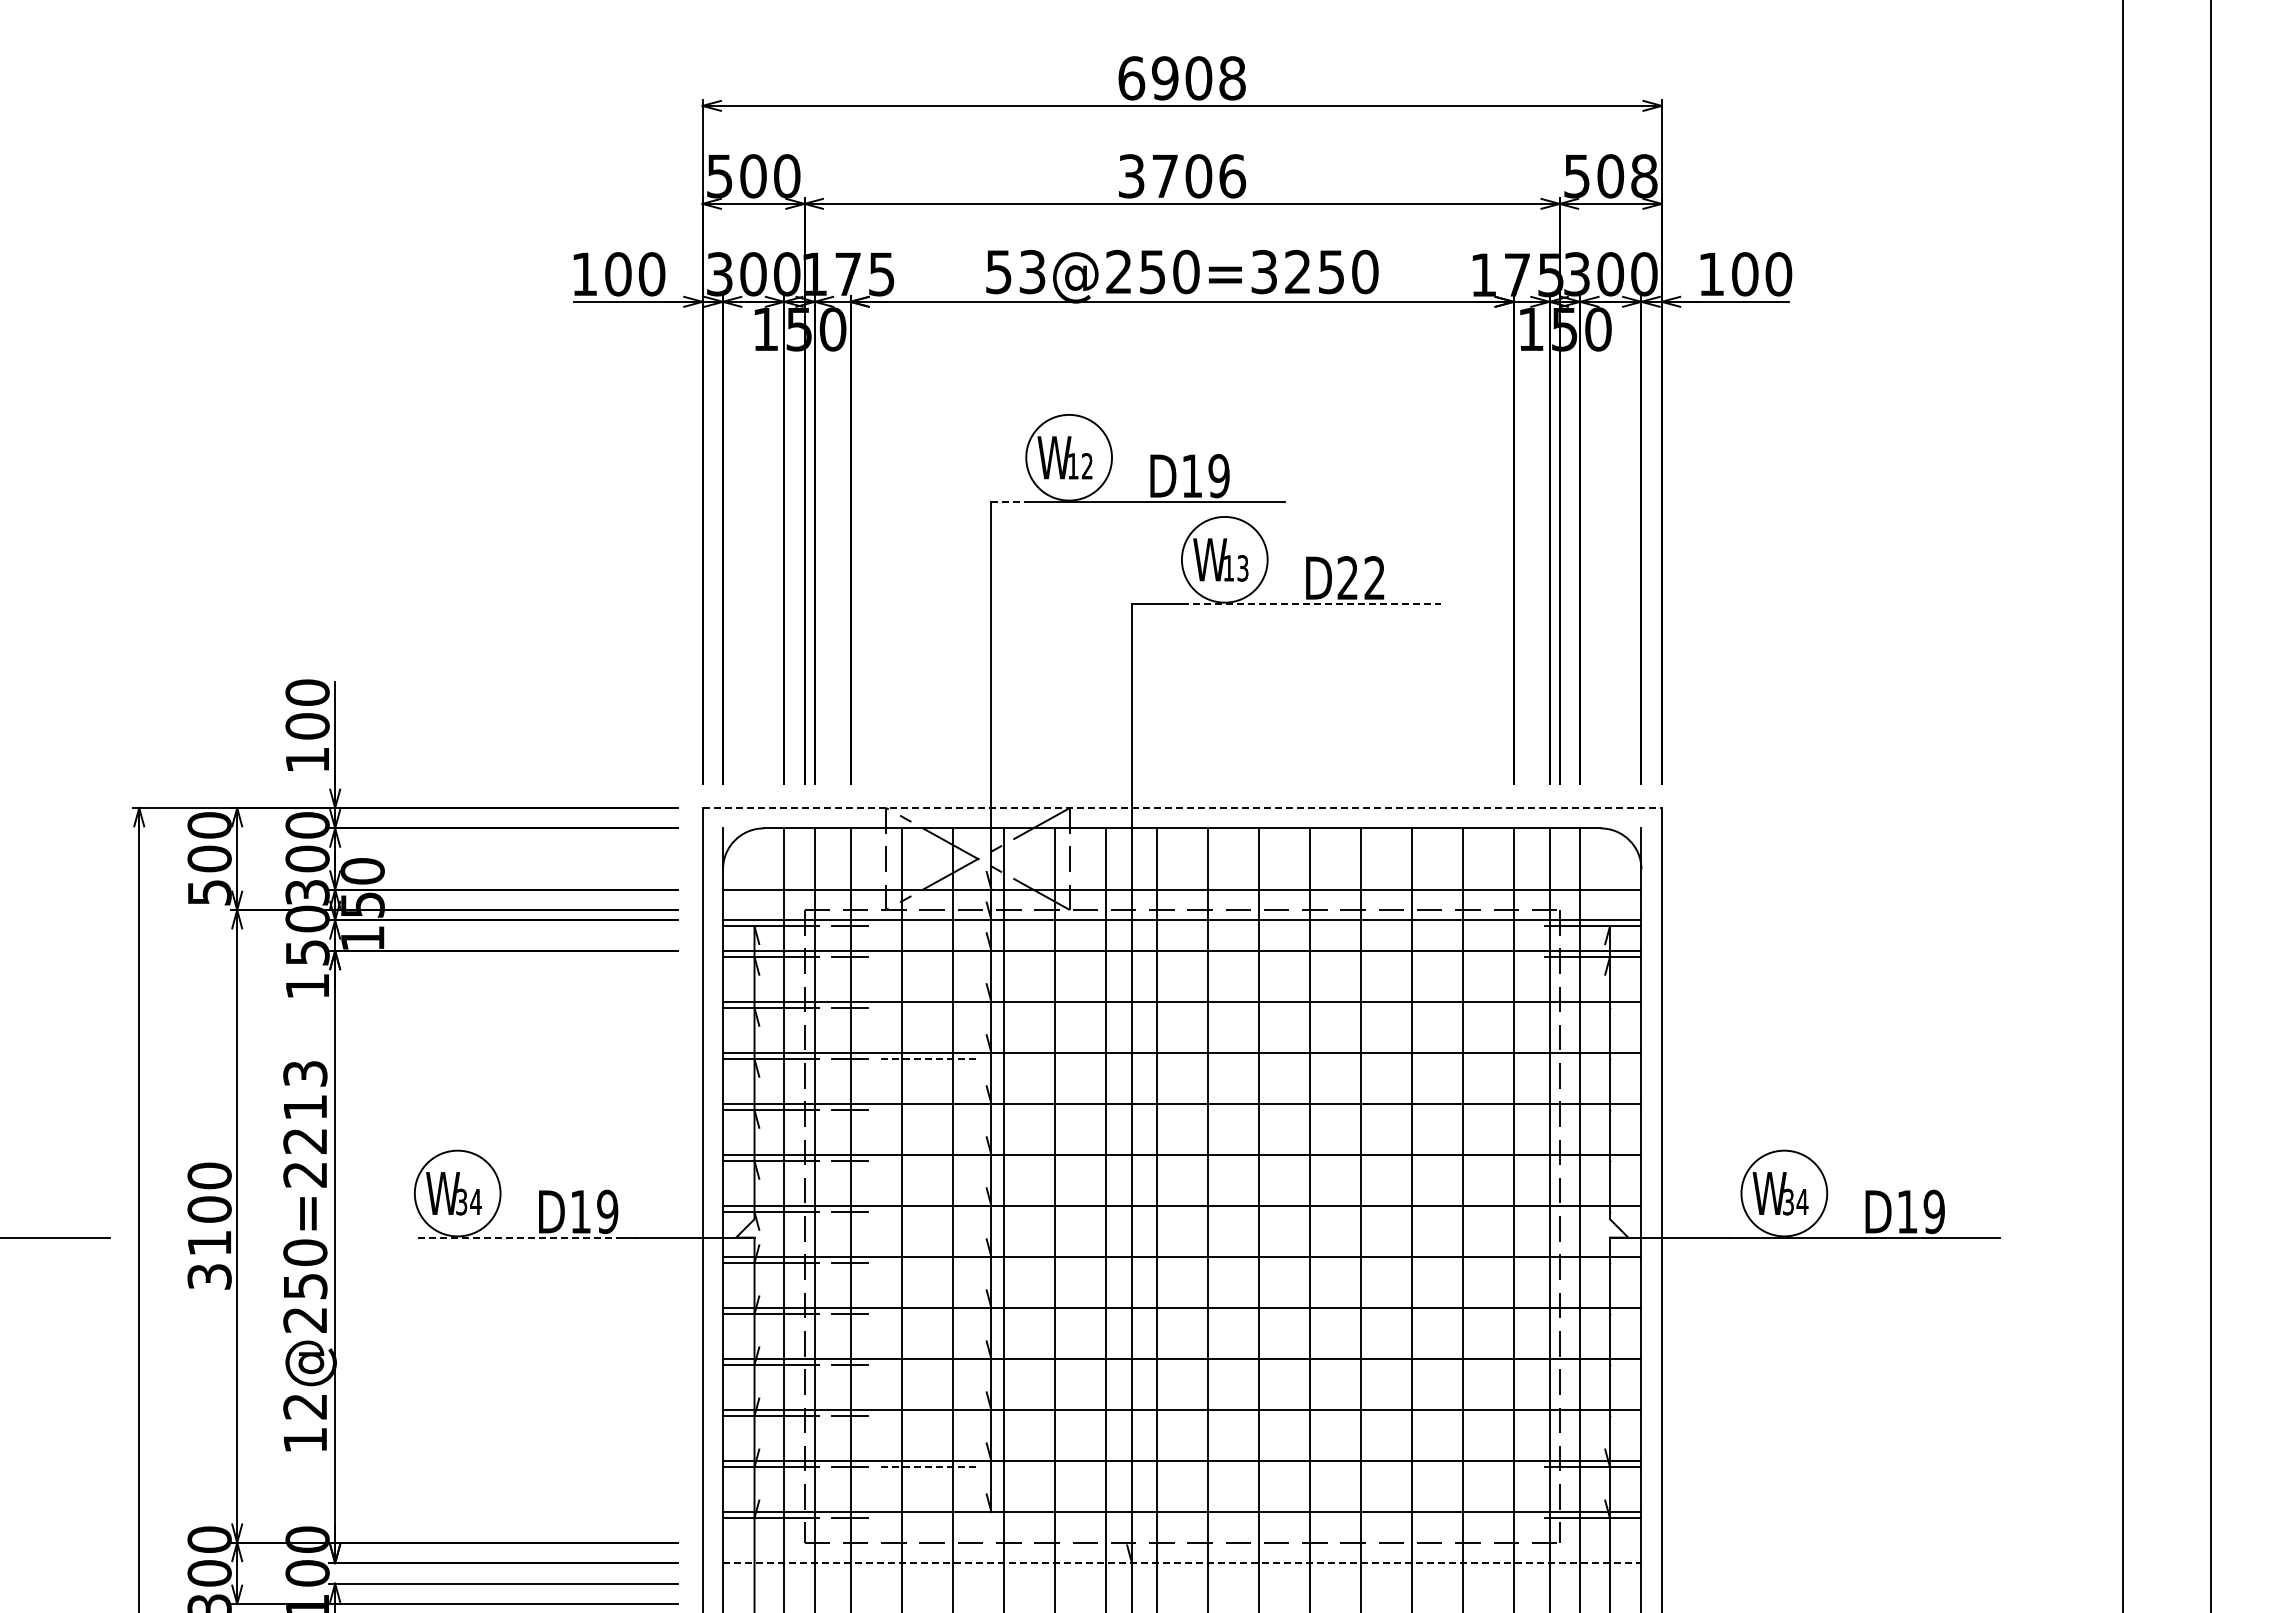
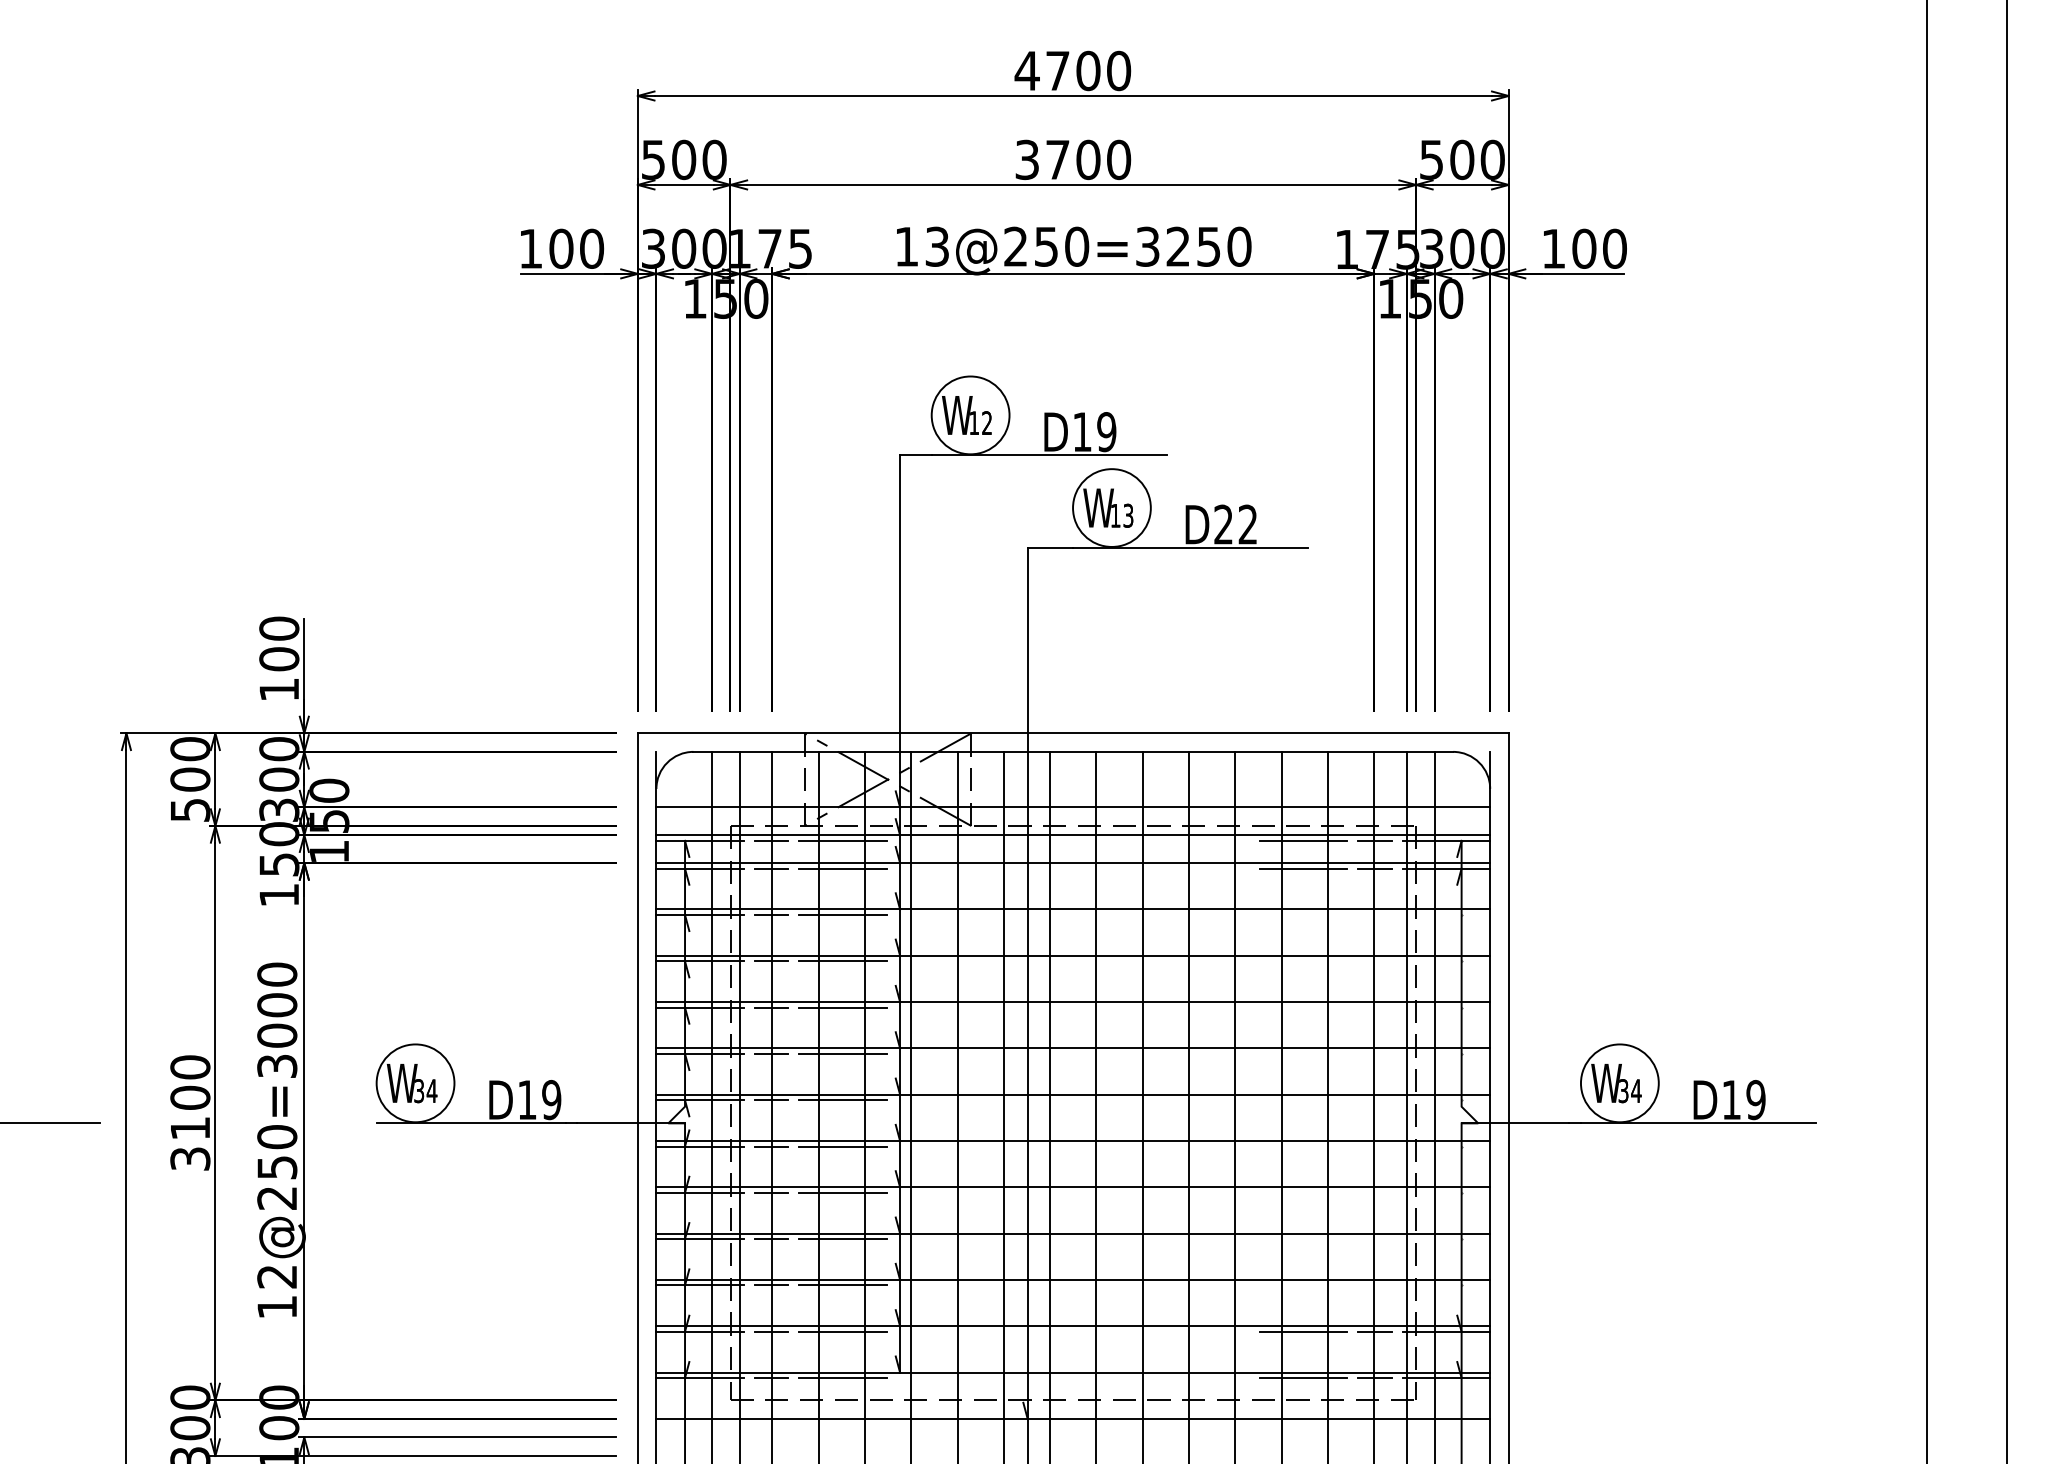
text: (1181, 78) -> (1072, 71), 6908 -> 4700
text: (1232, 176) -> (1118, 160), 3706 -> 3700
text: (1644, 176) -> (1492, 160), 508 -> 500
text: (998, 272) -> (906, 247), 53@250=3250 -> 13@250=3250
line: (1009, 501) -> (916, 455), dashed -> solid
line: (1311, 603) -> (1190, 547), dashed -> solid
line: (1182, 807) -> (1073, 732), dashed -> solid
line: (928, 926) -> (842, 840), added
line: (1435, 926) -> (1303, 840), added
line: (1514, 926) -> (1374, 840), added
line: (928, 956) -> (842, 868), added
line: (1435, 956) -> (1303, 868), added
line: (1514, 956) -> (1374, 868), added
line: (928, 1008) -> (842, 915), added
line: (929, 1059) -> (843, 961), dashed -> solid
line: (928, 1110) -> (842, 1007), added
text: (305, 1123) -> (277, 1019), 12@250=2213 -> 12@250=3000
line: (928, 1161) -> (842, 1054), added
line: (928, 1212) -> (842, 1100), added
line: (518, 1237) -> (470, 1123), dashed -> solid
line: (928, 1263) -> (842, 1146), added
line: (928, 1314) -> (842, 1193), added
line: (928, 1365) -> (842, 1239), added
line: (928, 1416) -> (842, 1285), added
line: (929, 1467) -> (843, 1332), dashed -> solid
line: (1435, 1467) -> (1303, 1332), added
line: (1514, 1467) -> (1374, 1332), added
line: (928, 1518) -> (842, 1378), added
line: (1435, 1518) -> (1303, 1378), added
line: (1514, 1518) -> (1374, 1378), added
line: (1182, 1563) -> (1073, 1419), dashed -> solid

